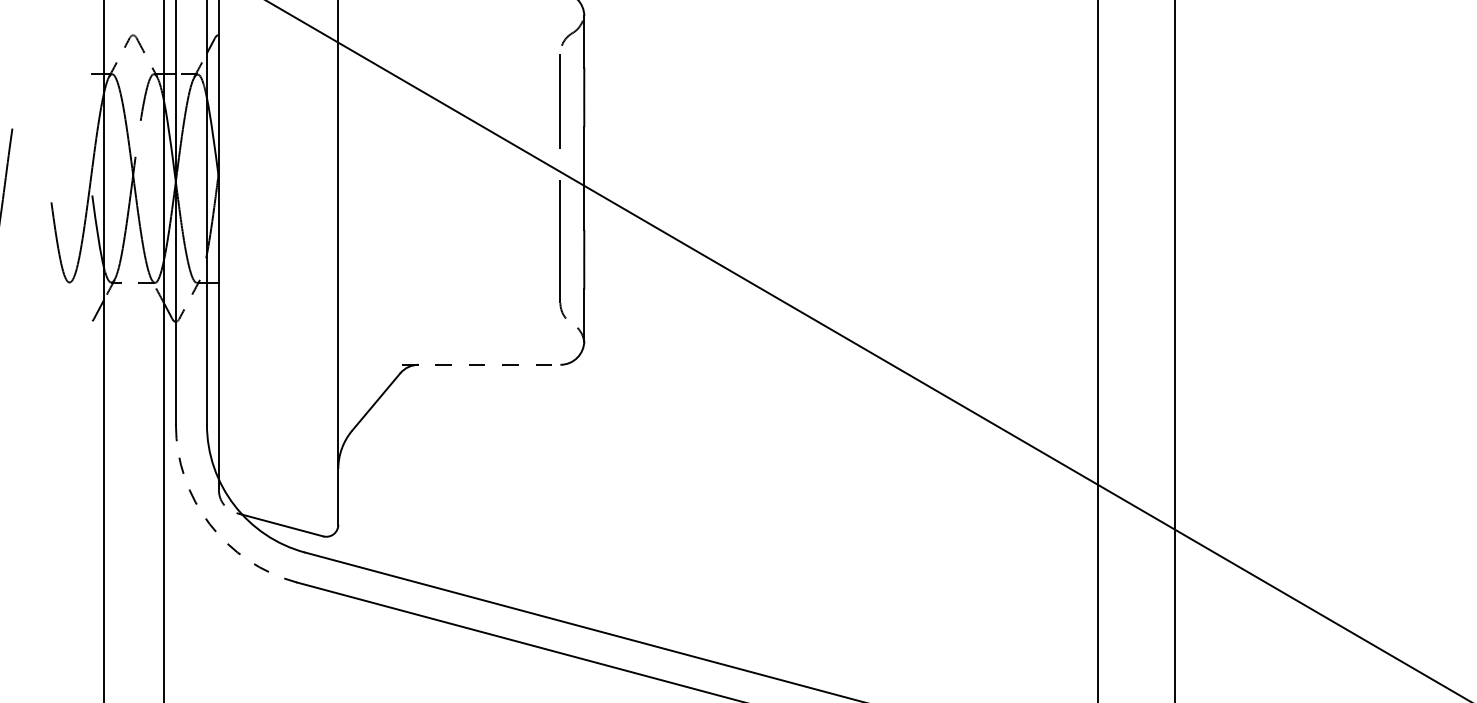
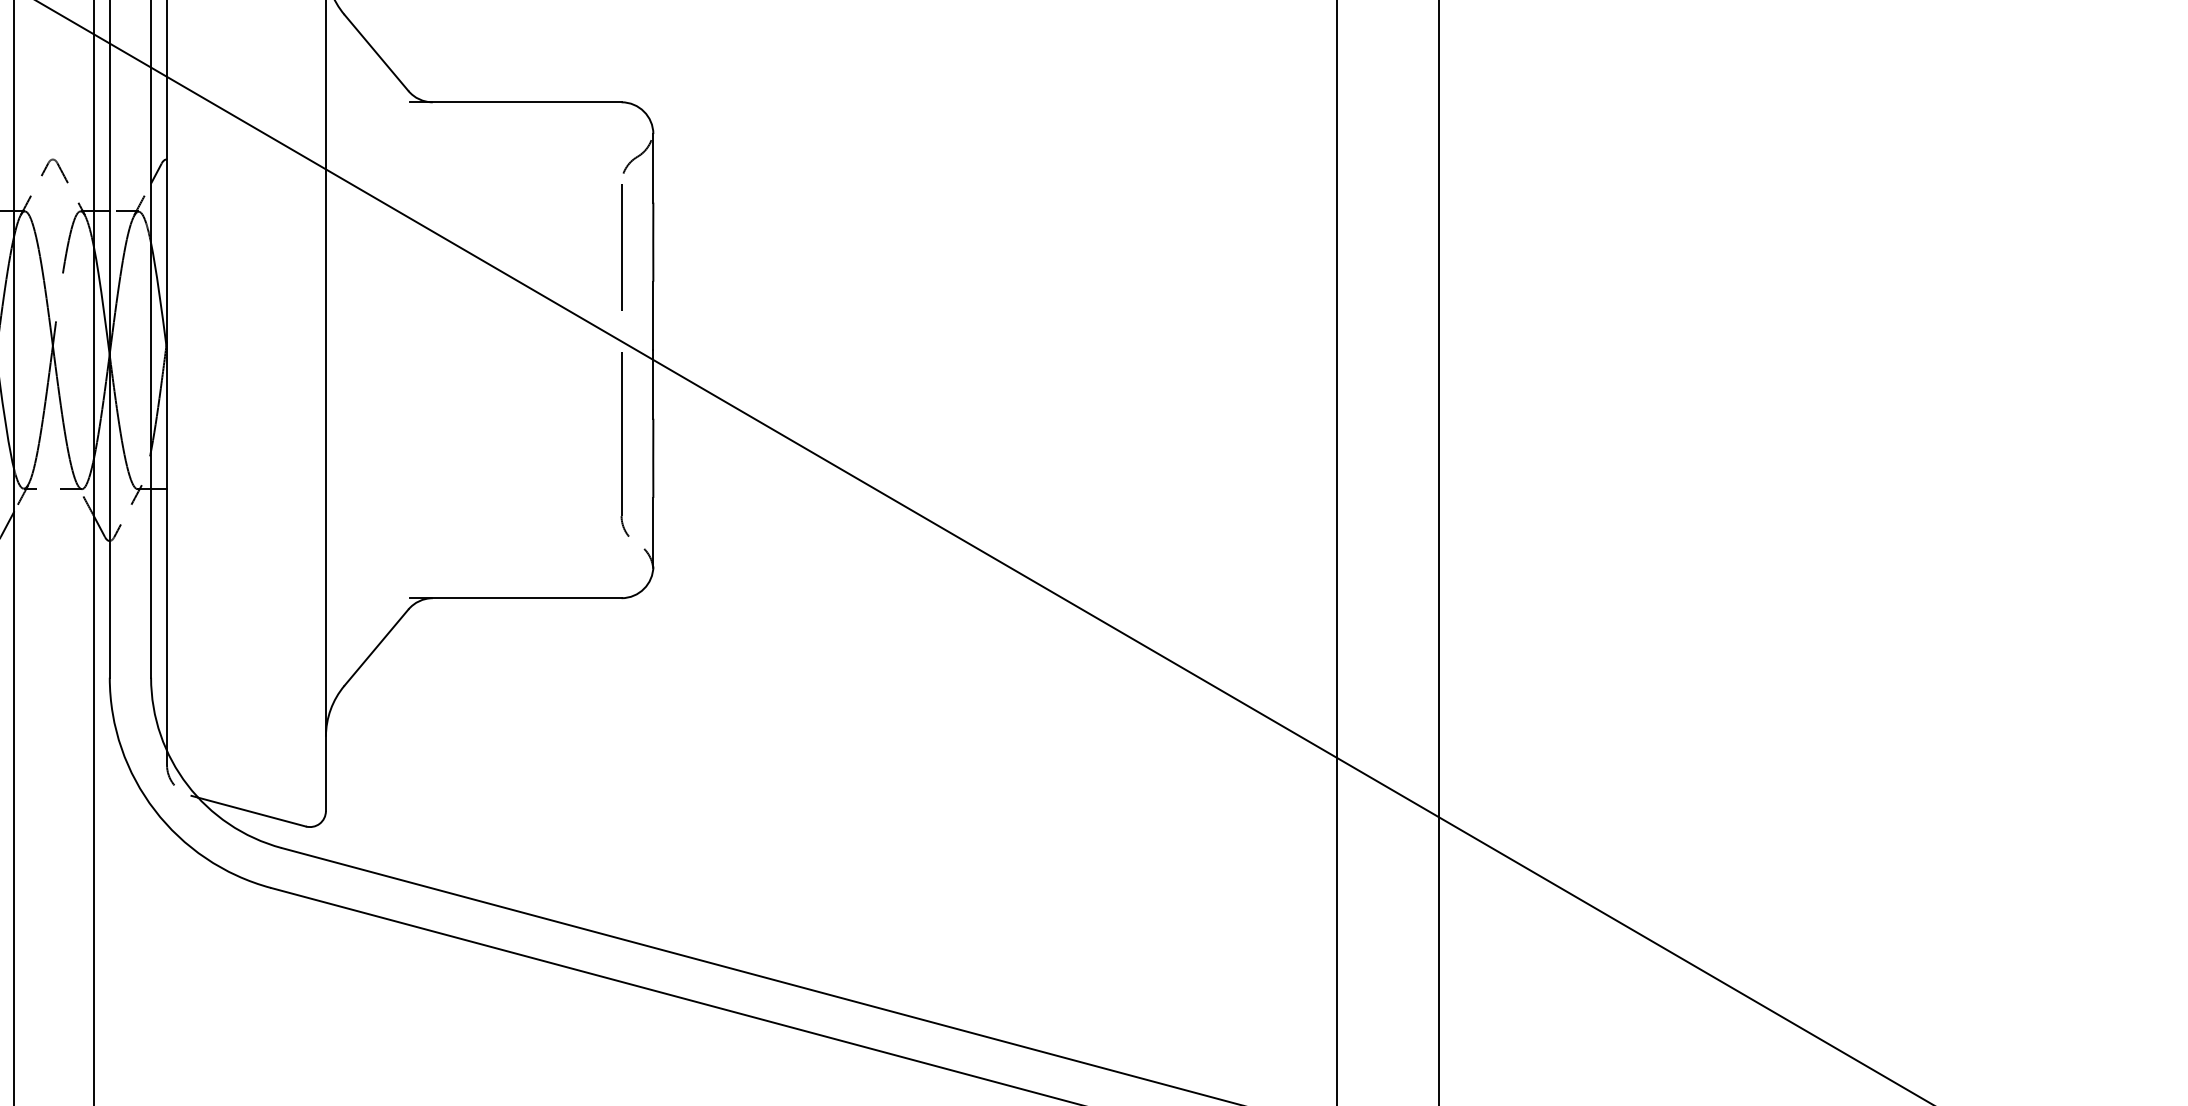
line: (481, 365) -> (516, 598), dashed -> solid
arc: (209, 524) -> (154, 810), dashed -> solid

